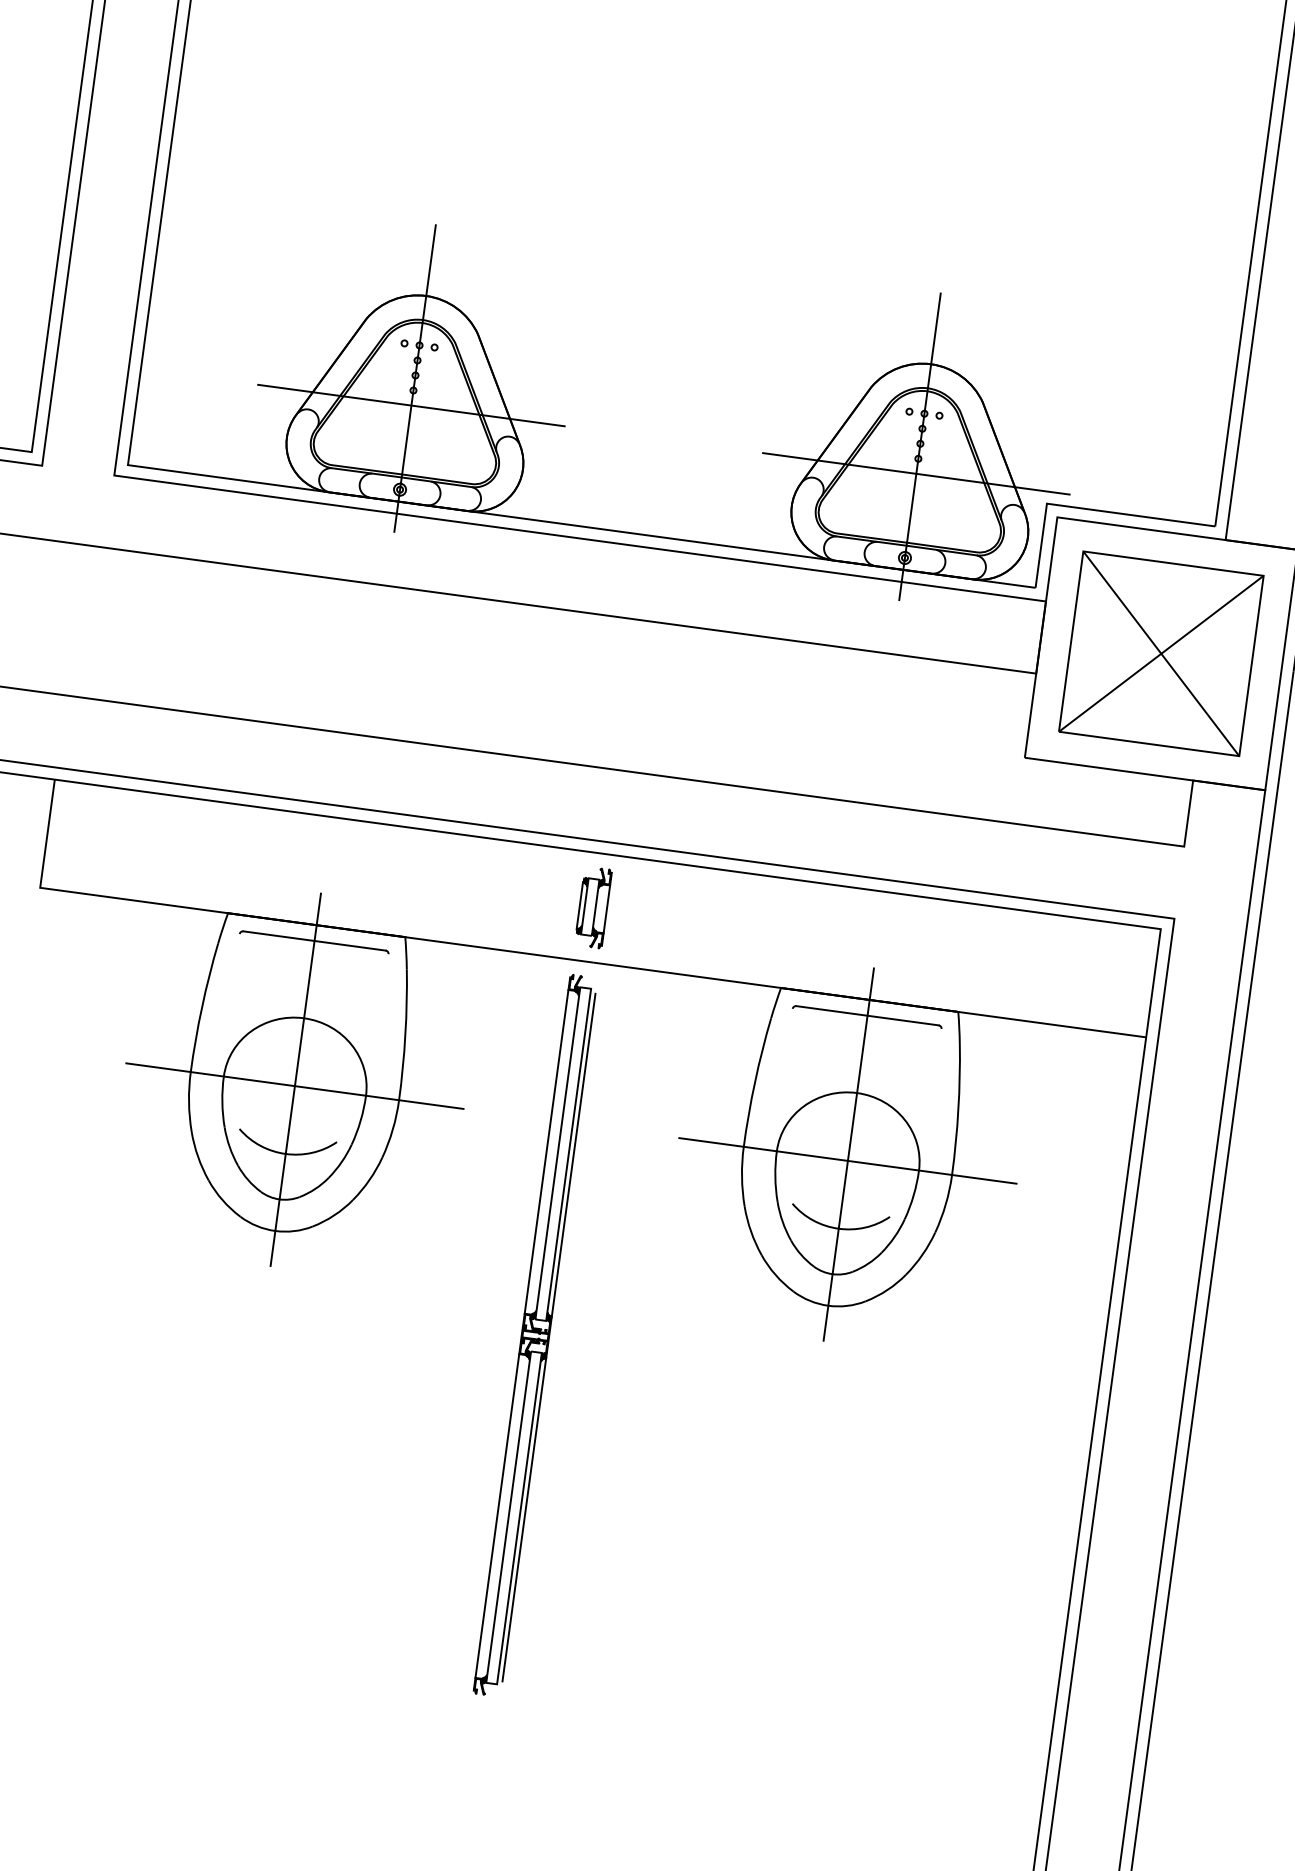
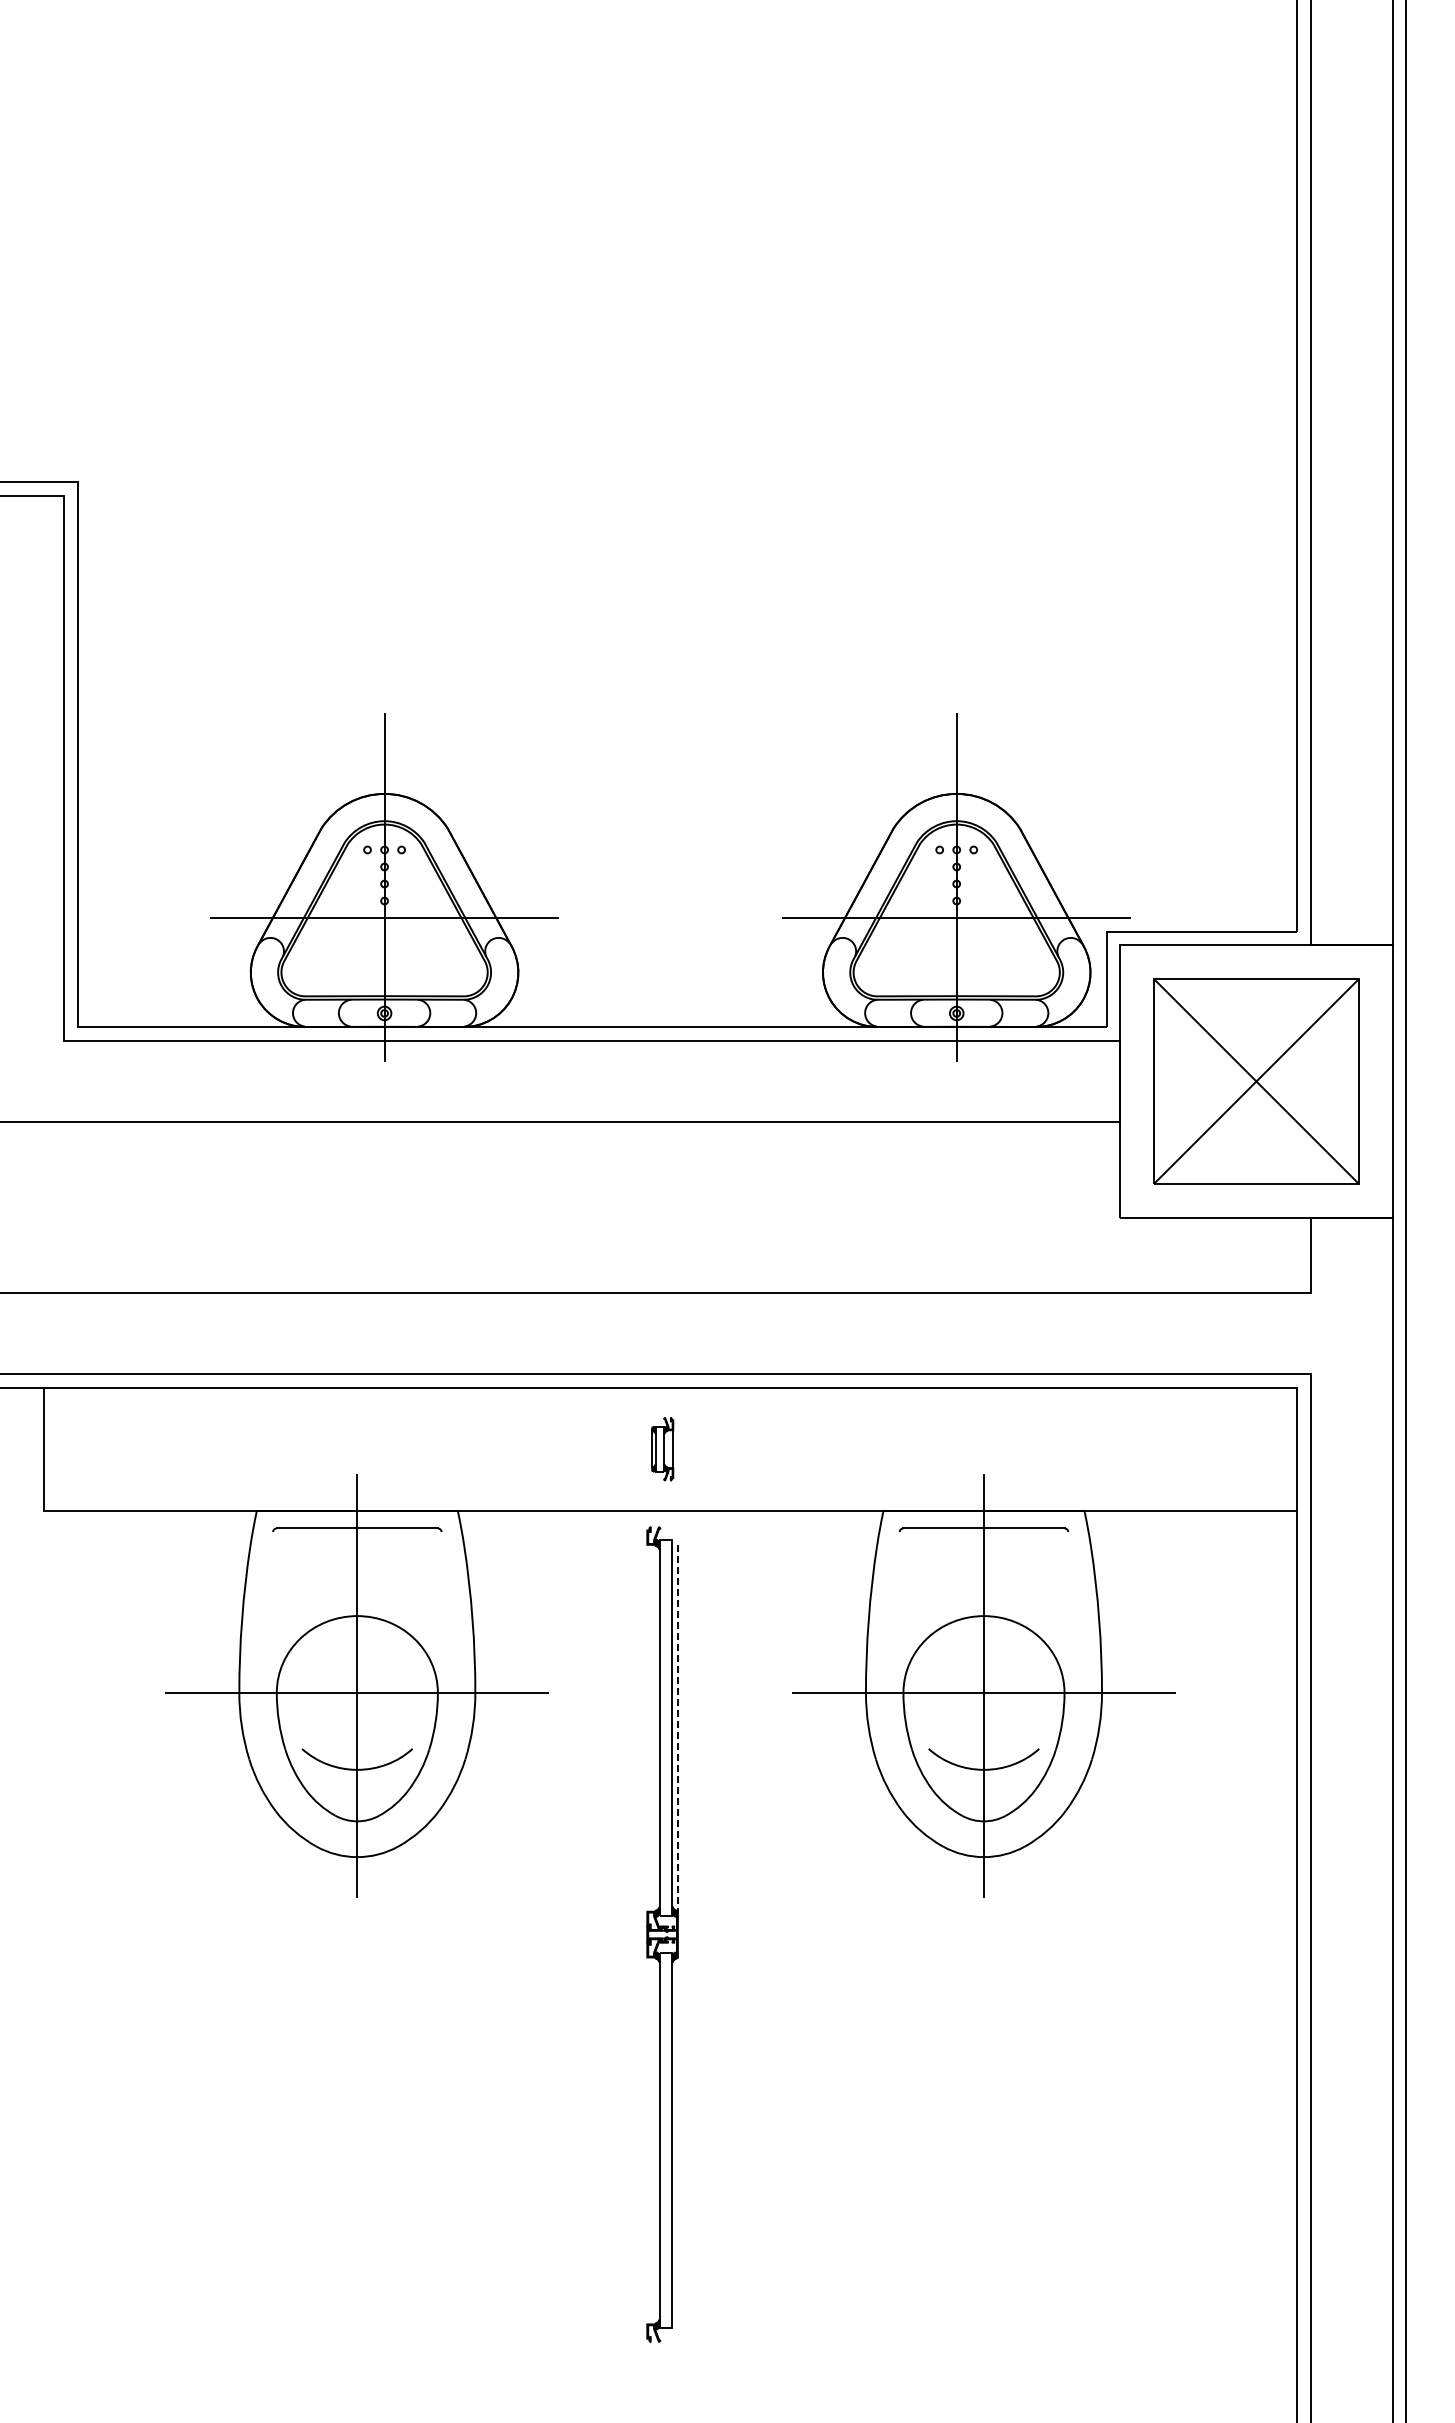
part: (593, 906) -> (662, 1448), size x0.7
line: (546, 1151) -> (647, 1727), removed
line: (573, 1155) -> (677, 1728), solid -> dashed
line: (497, 1515) -> (647, 2140), removed
line: (524, 1519) -> (677, 2140), removed

